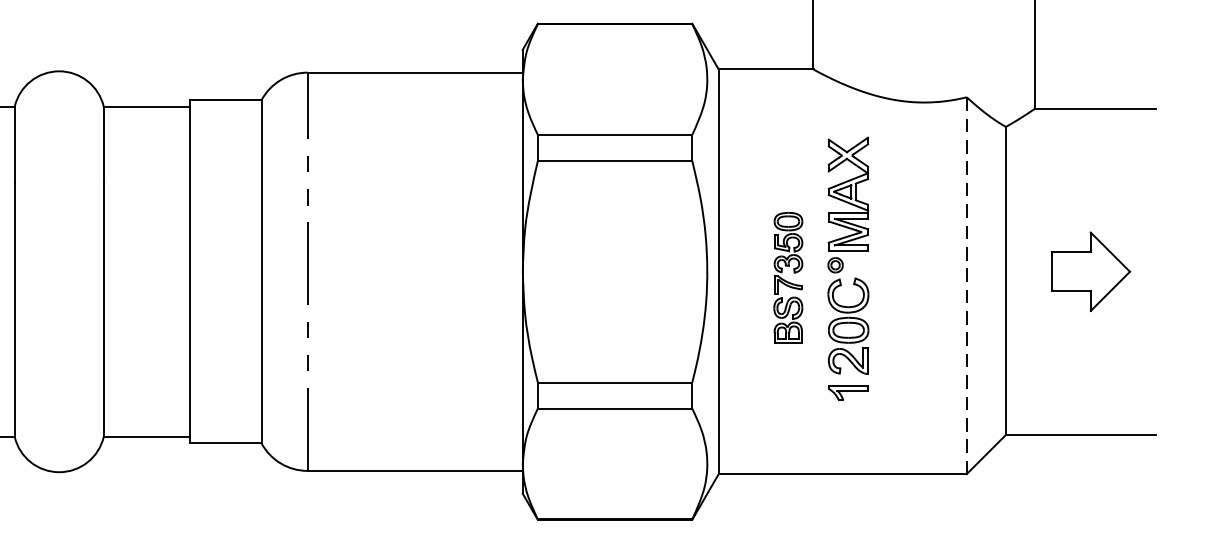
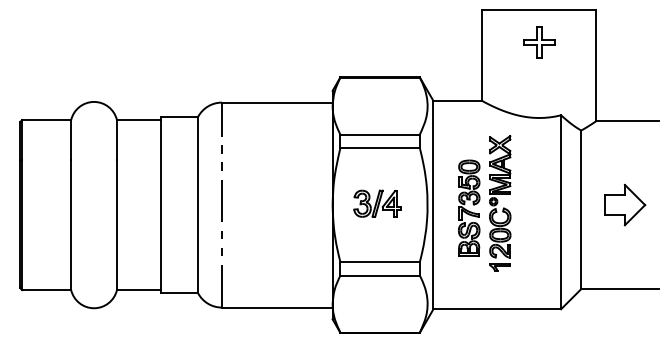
part: (609, 268) -> (377, 203), added
part: (788, 276) -> (469, 207), size x1.43
line: (967, 286) -> (561, 212), dashed -> solid

